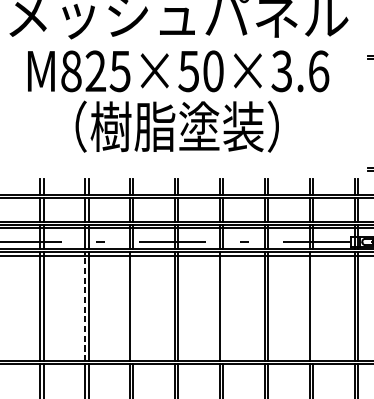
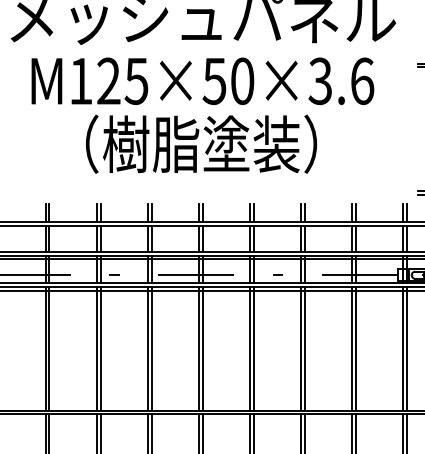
text: (70, 71) -> (80, 81), M825×50×3.6 -> M125×50×3.6
line: (84, 306) -> (96, 348), dashed -> solid
line: (133, 306) -> (151, 348), added
line: (223, 306) -> (253, 348), added
line: (312, 306) -> (355, 348), added

